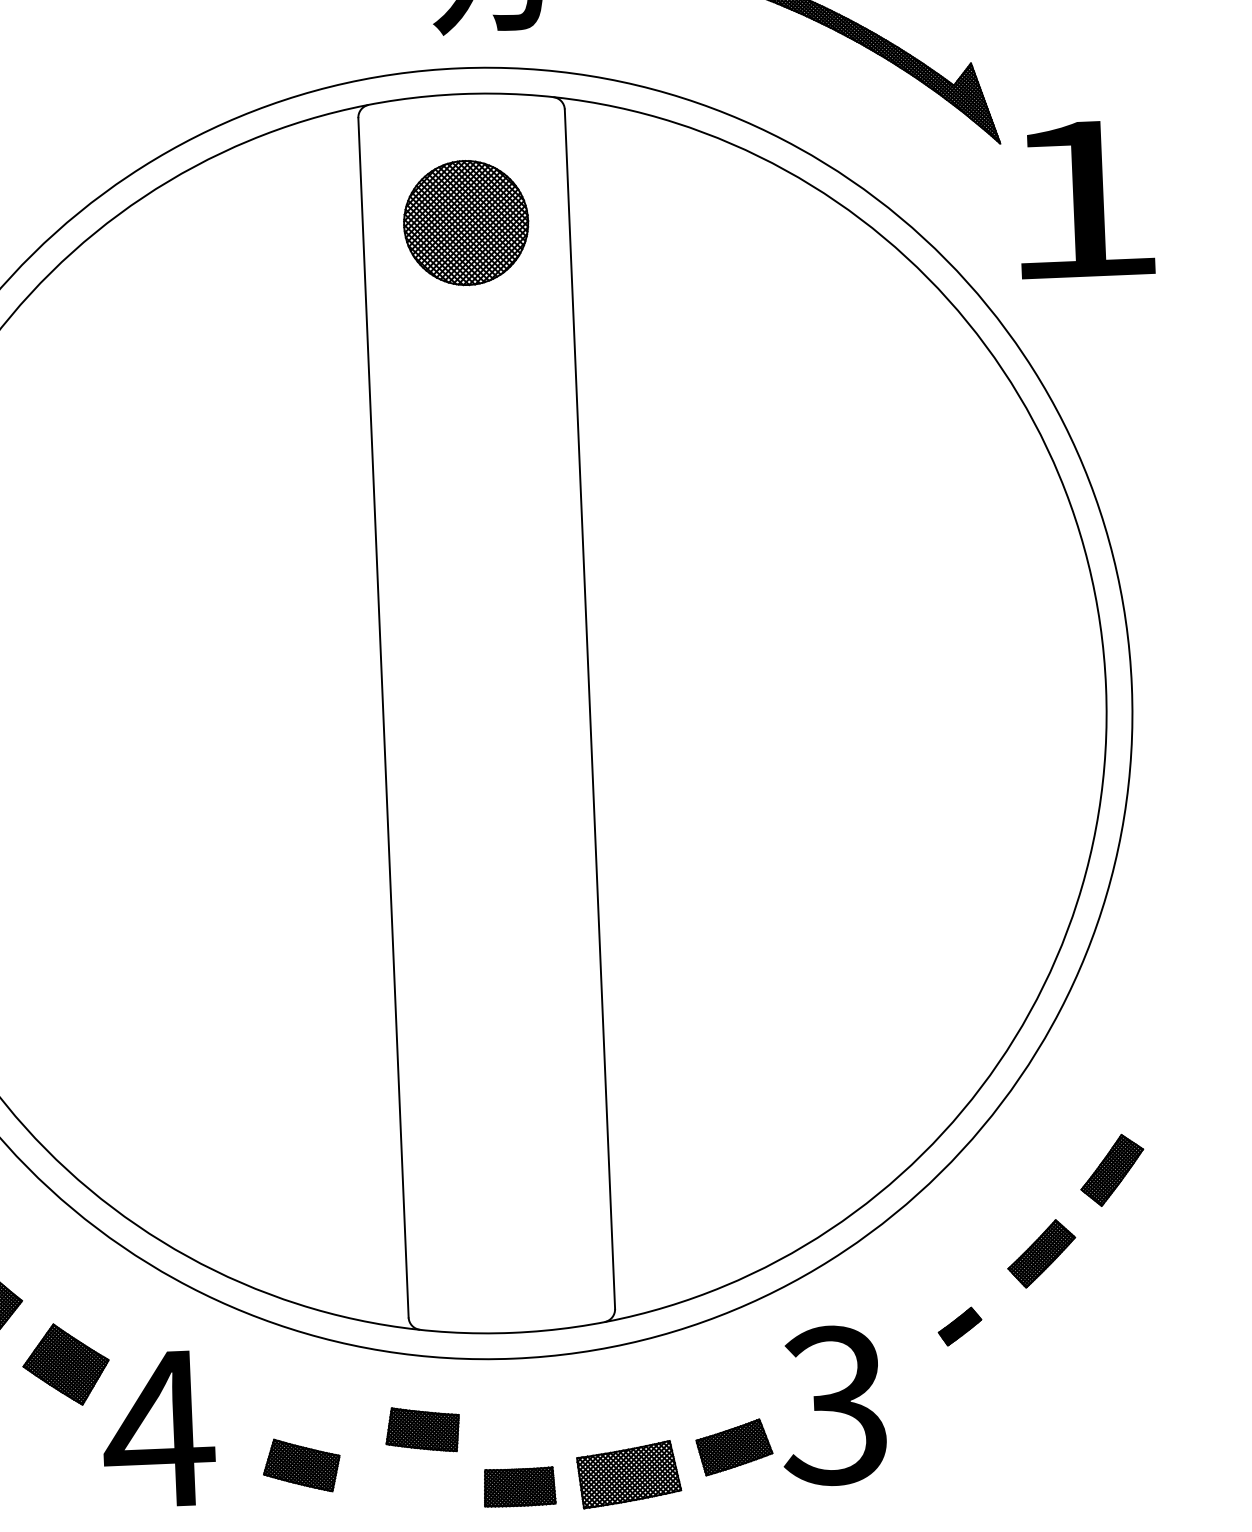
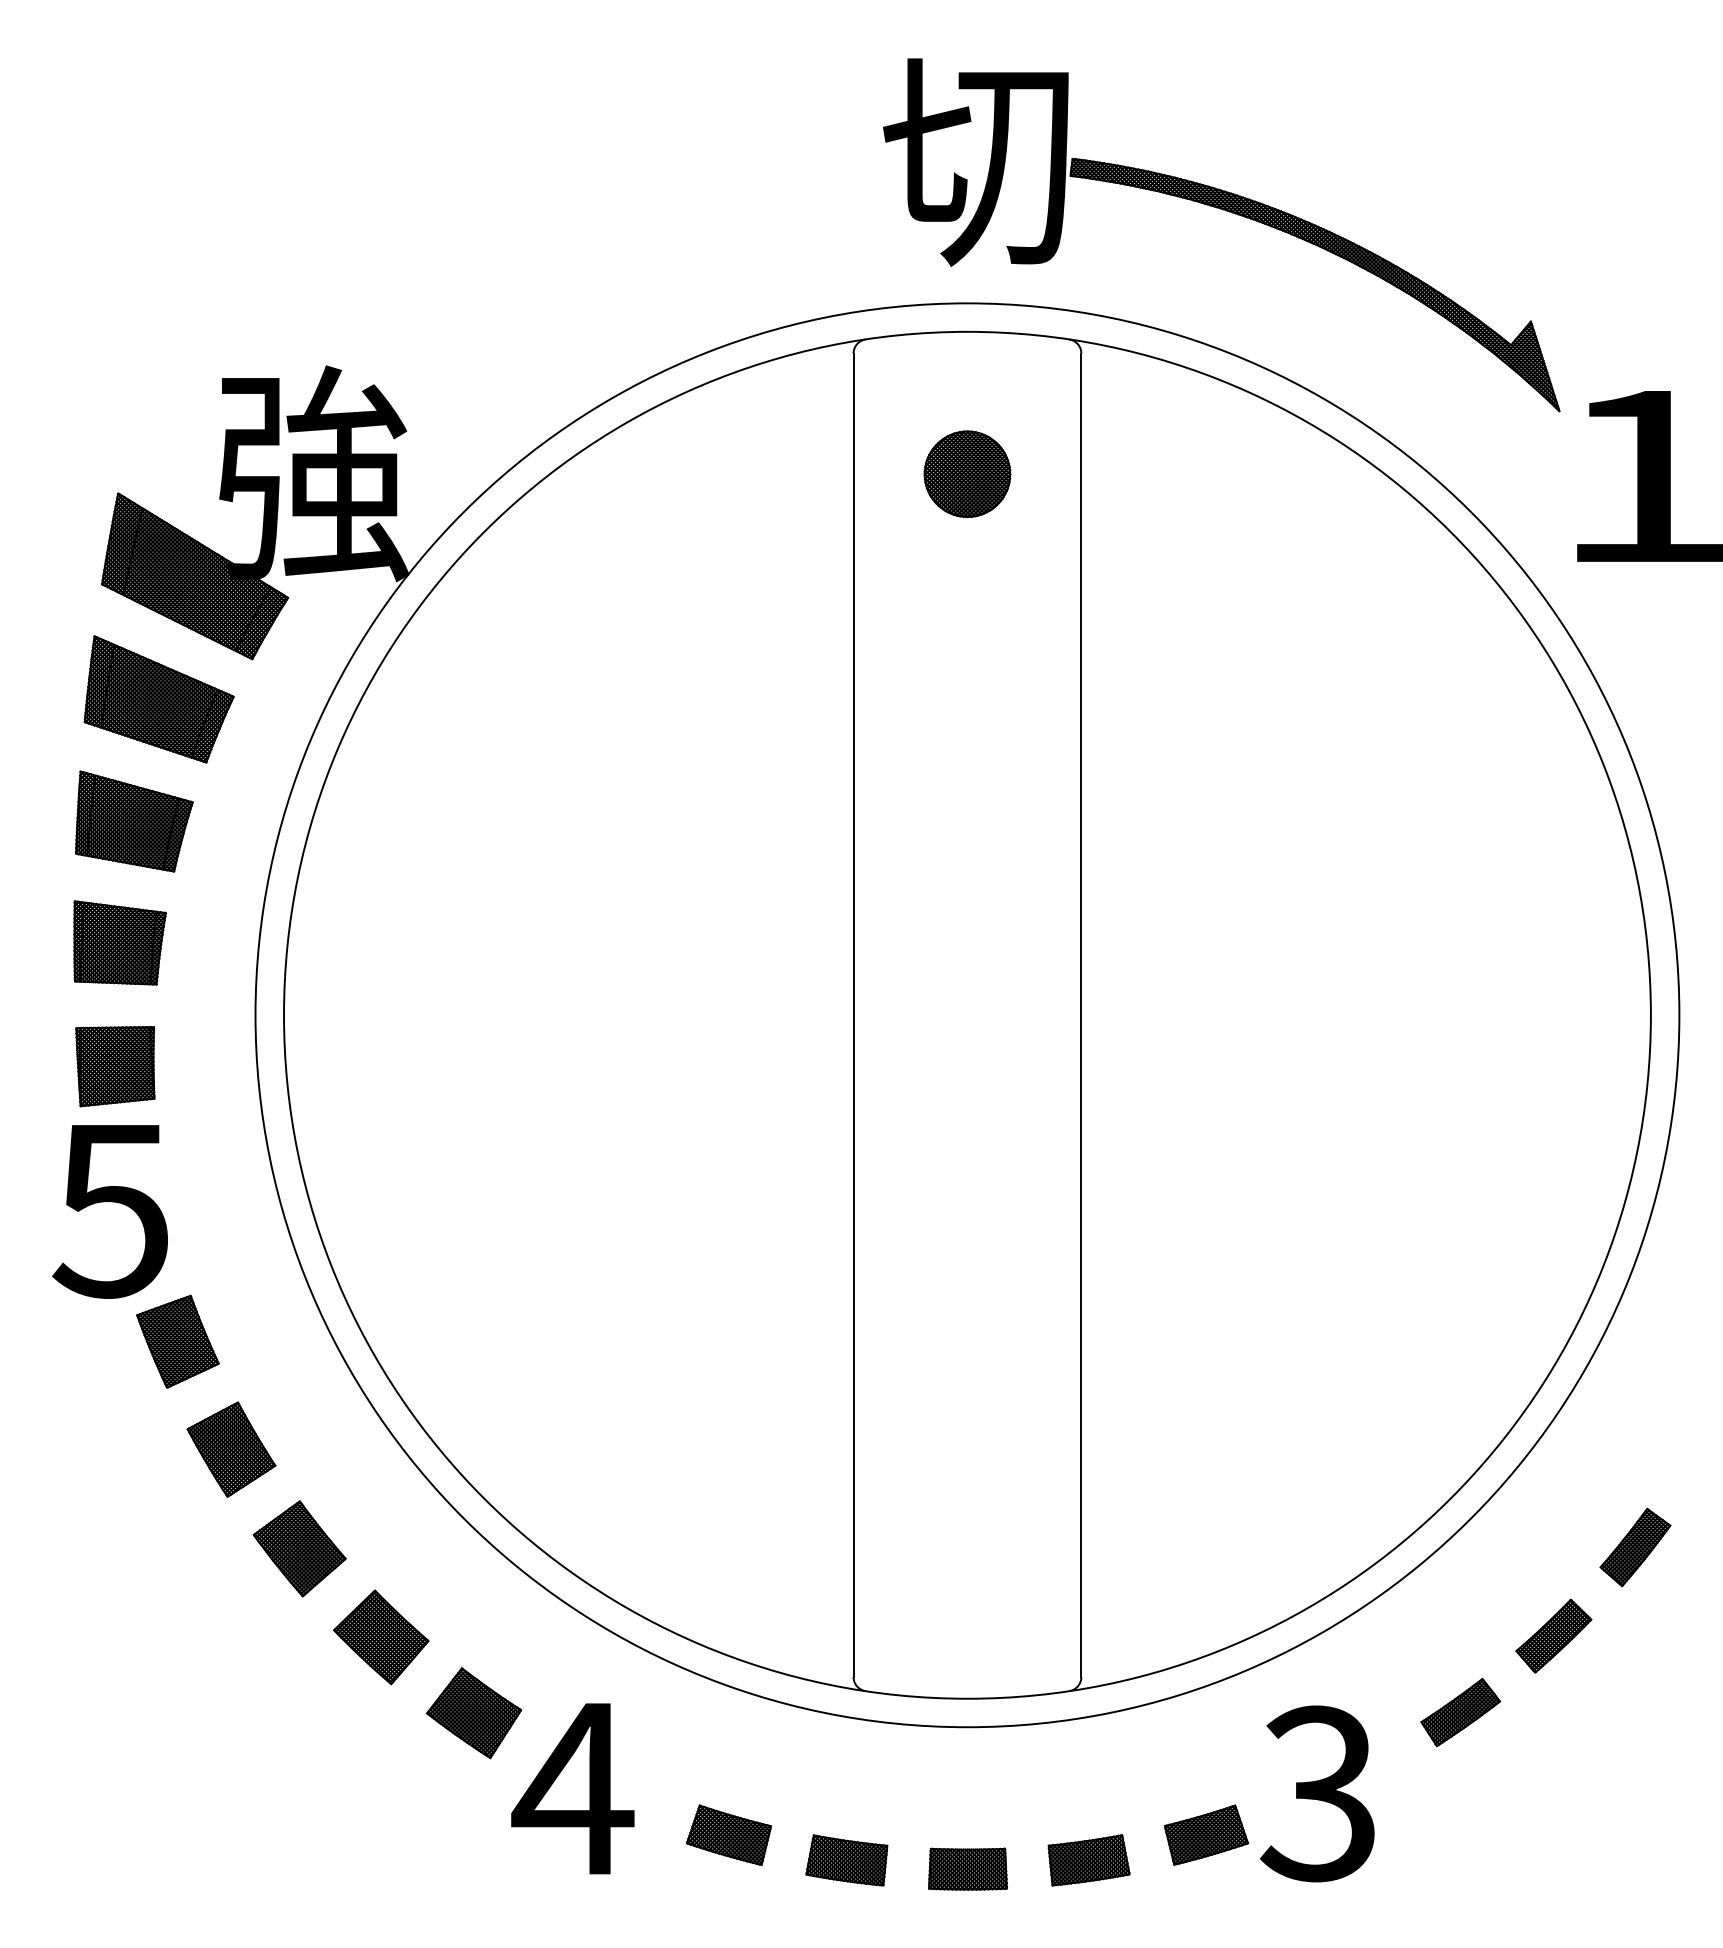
part: (466, 223) -> (967, 474), size x0.62
part: (959, 1326) -> (1460, 1712), size x1.67
part: (422, 1429) -> (846, 1860), moved
part: (628, 1474) -> (1088, 1860), size x0.71

